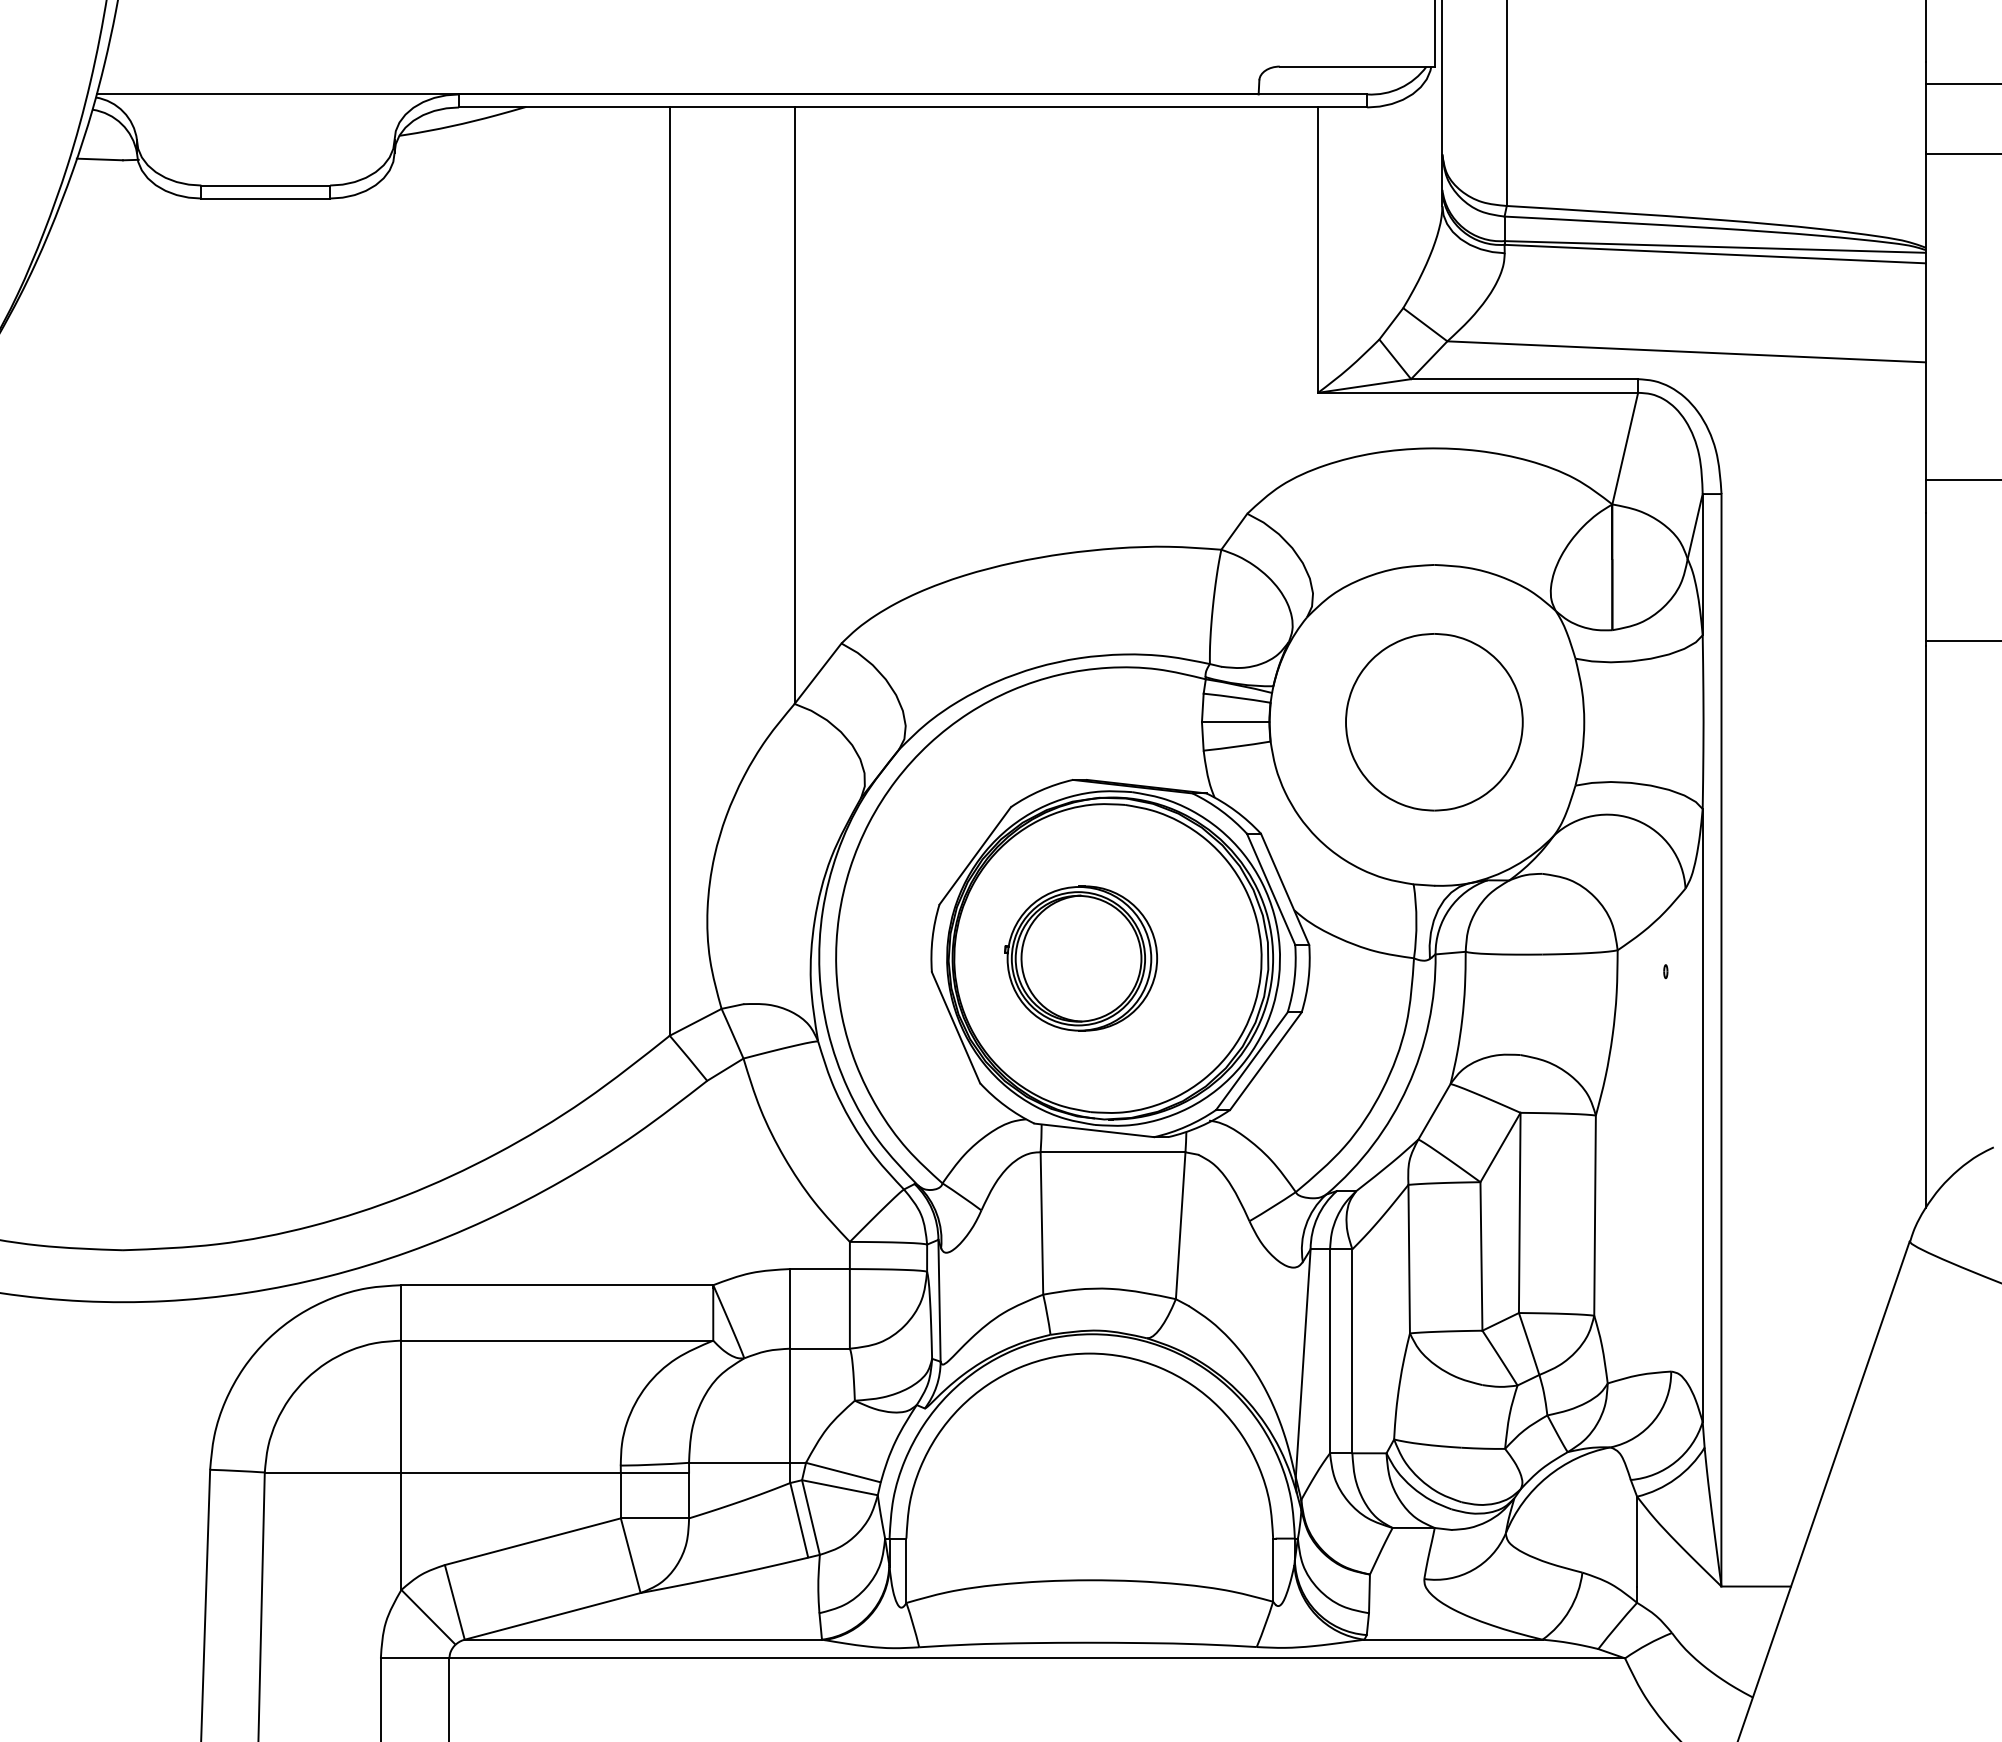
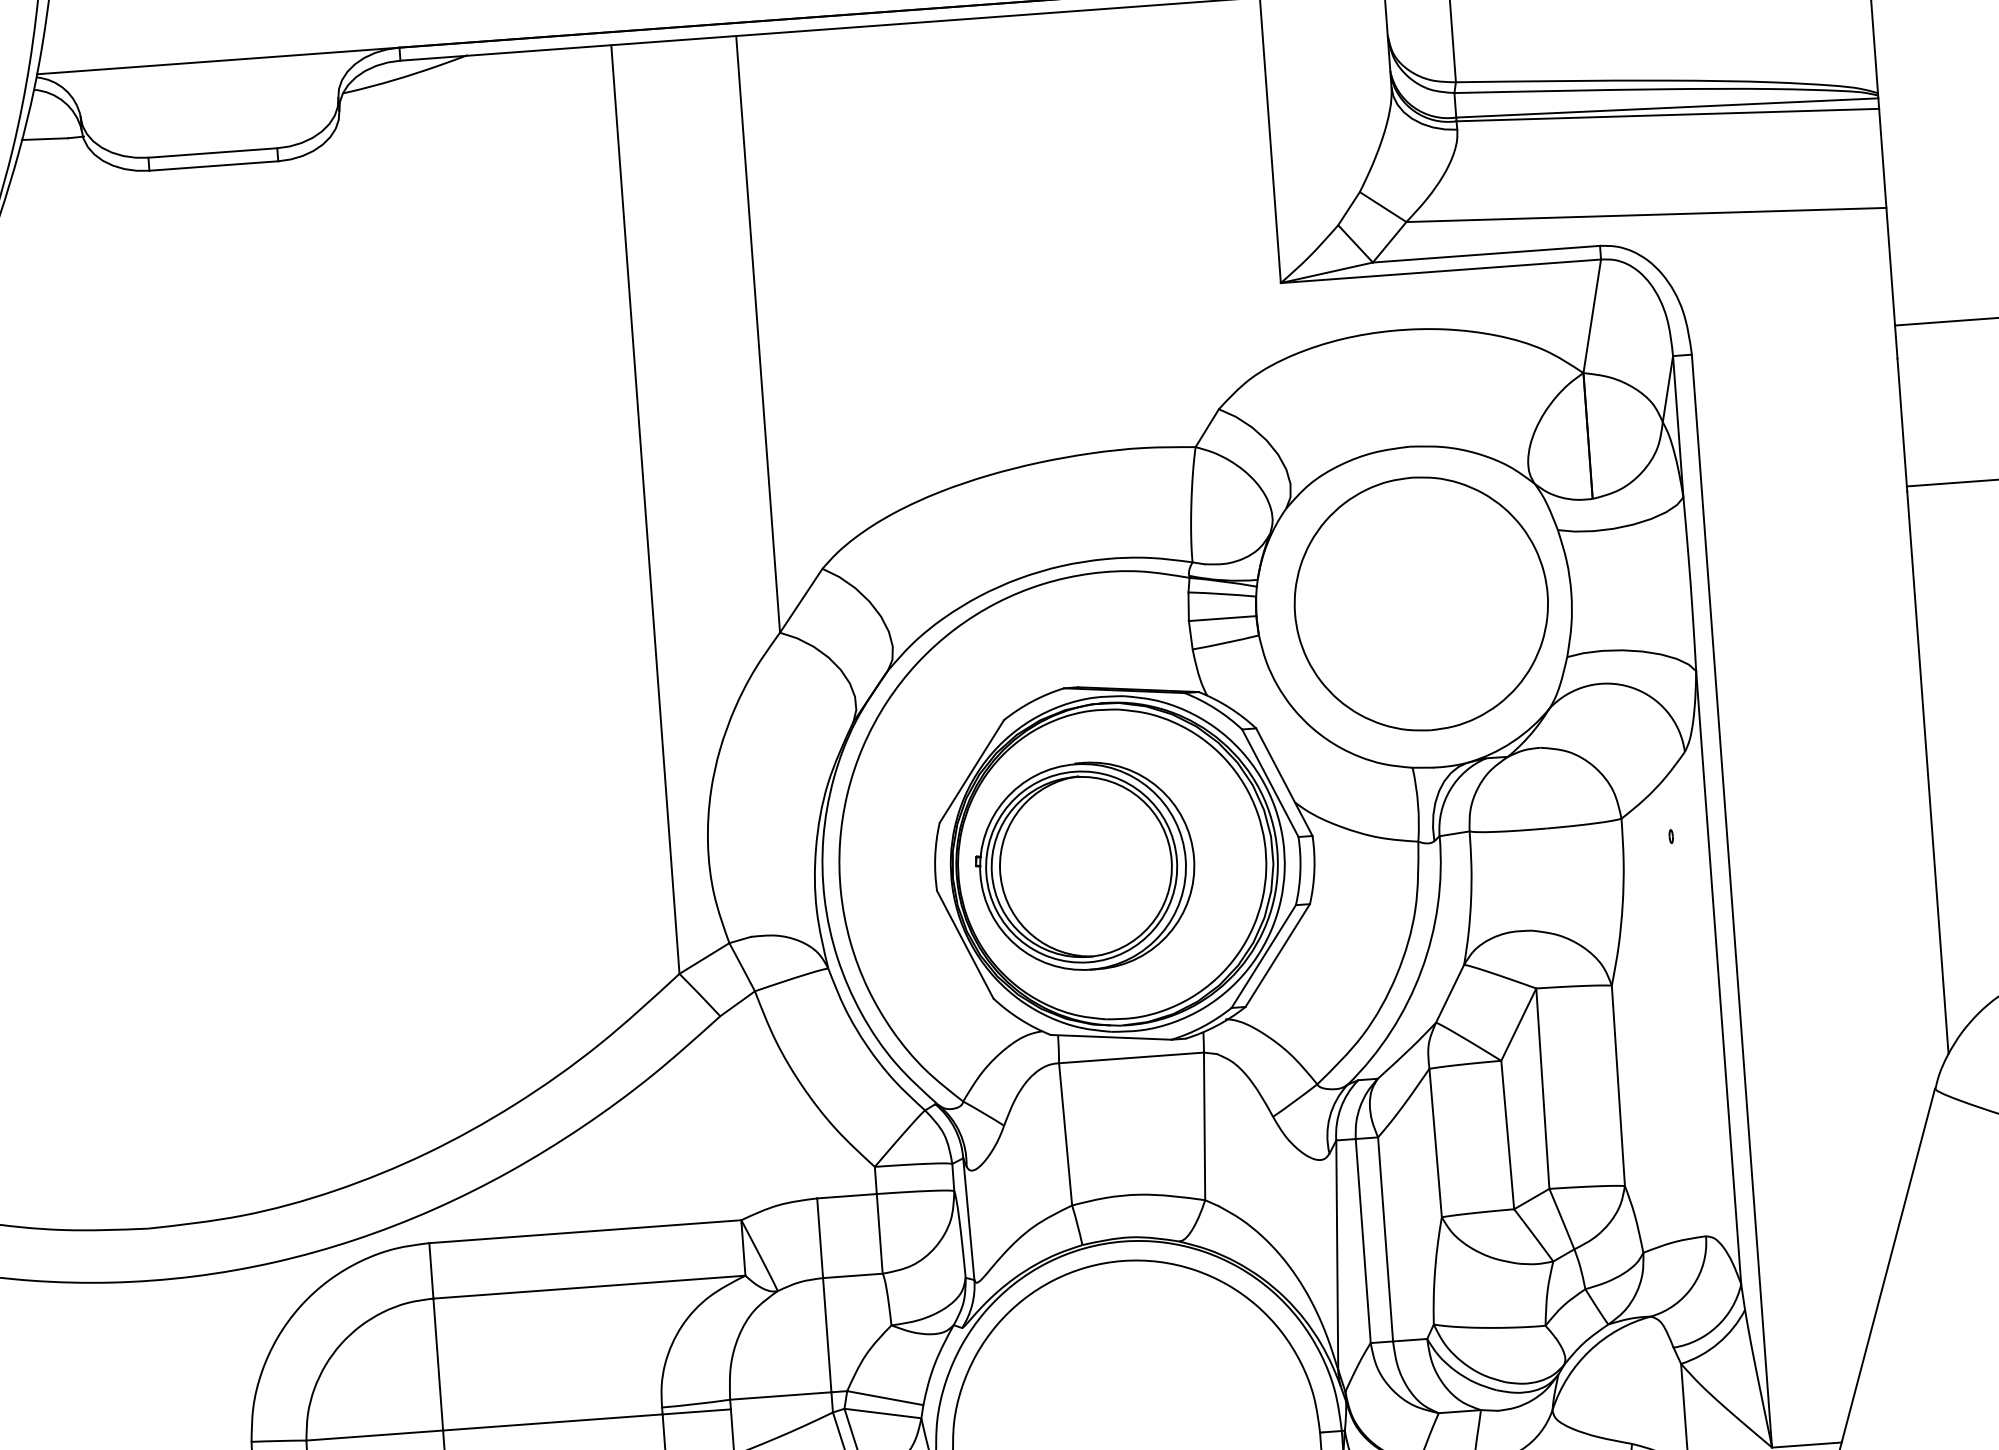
part: (1434, 722) -> (1421, 604), size x1.43
part: (1080, 958) -> (1084, 866), size x1.43

